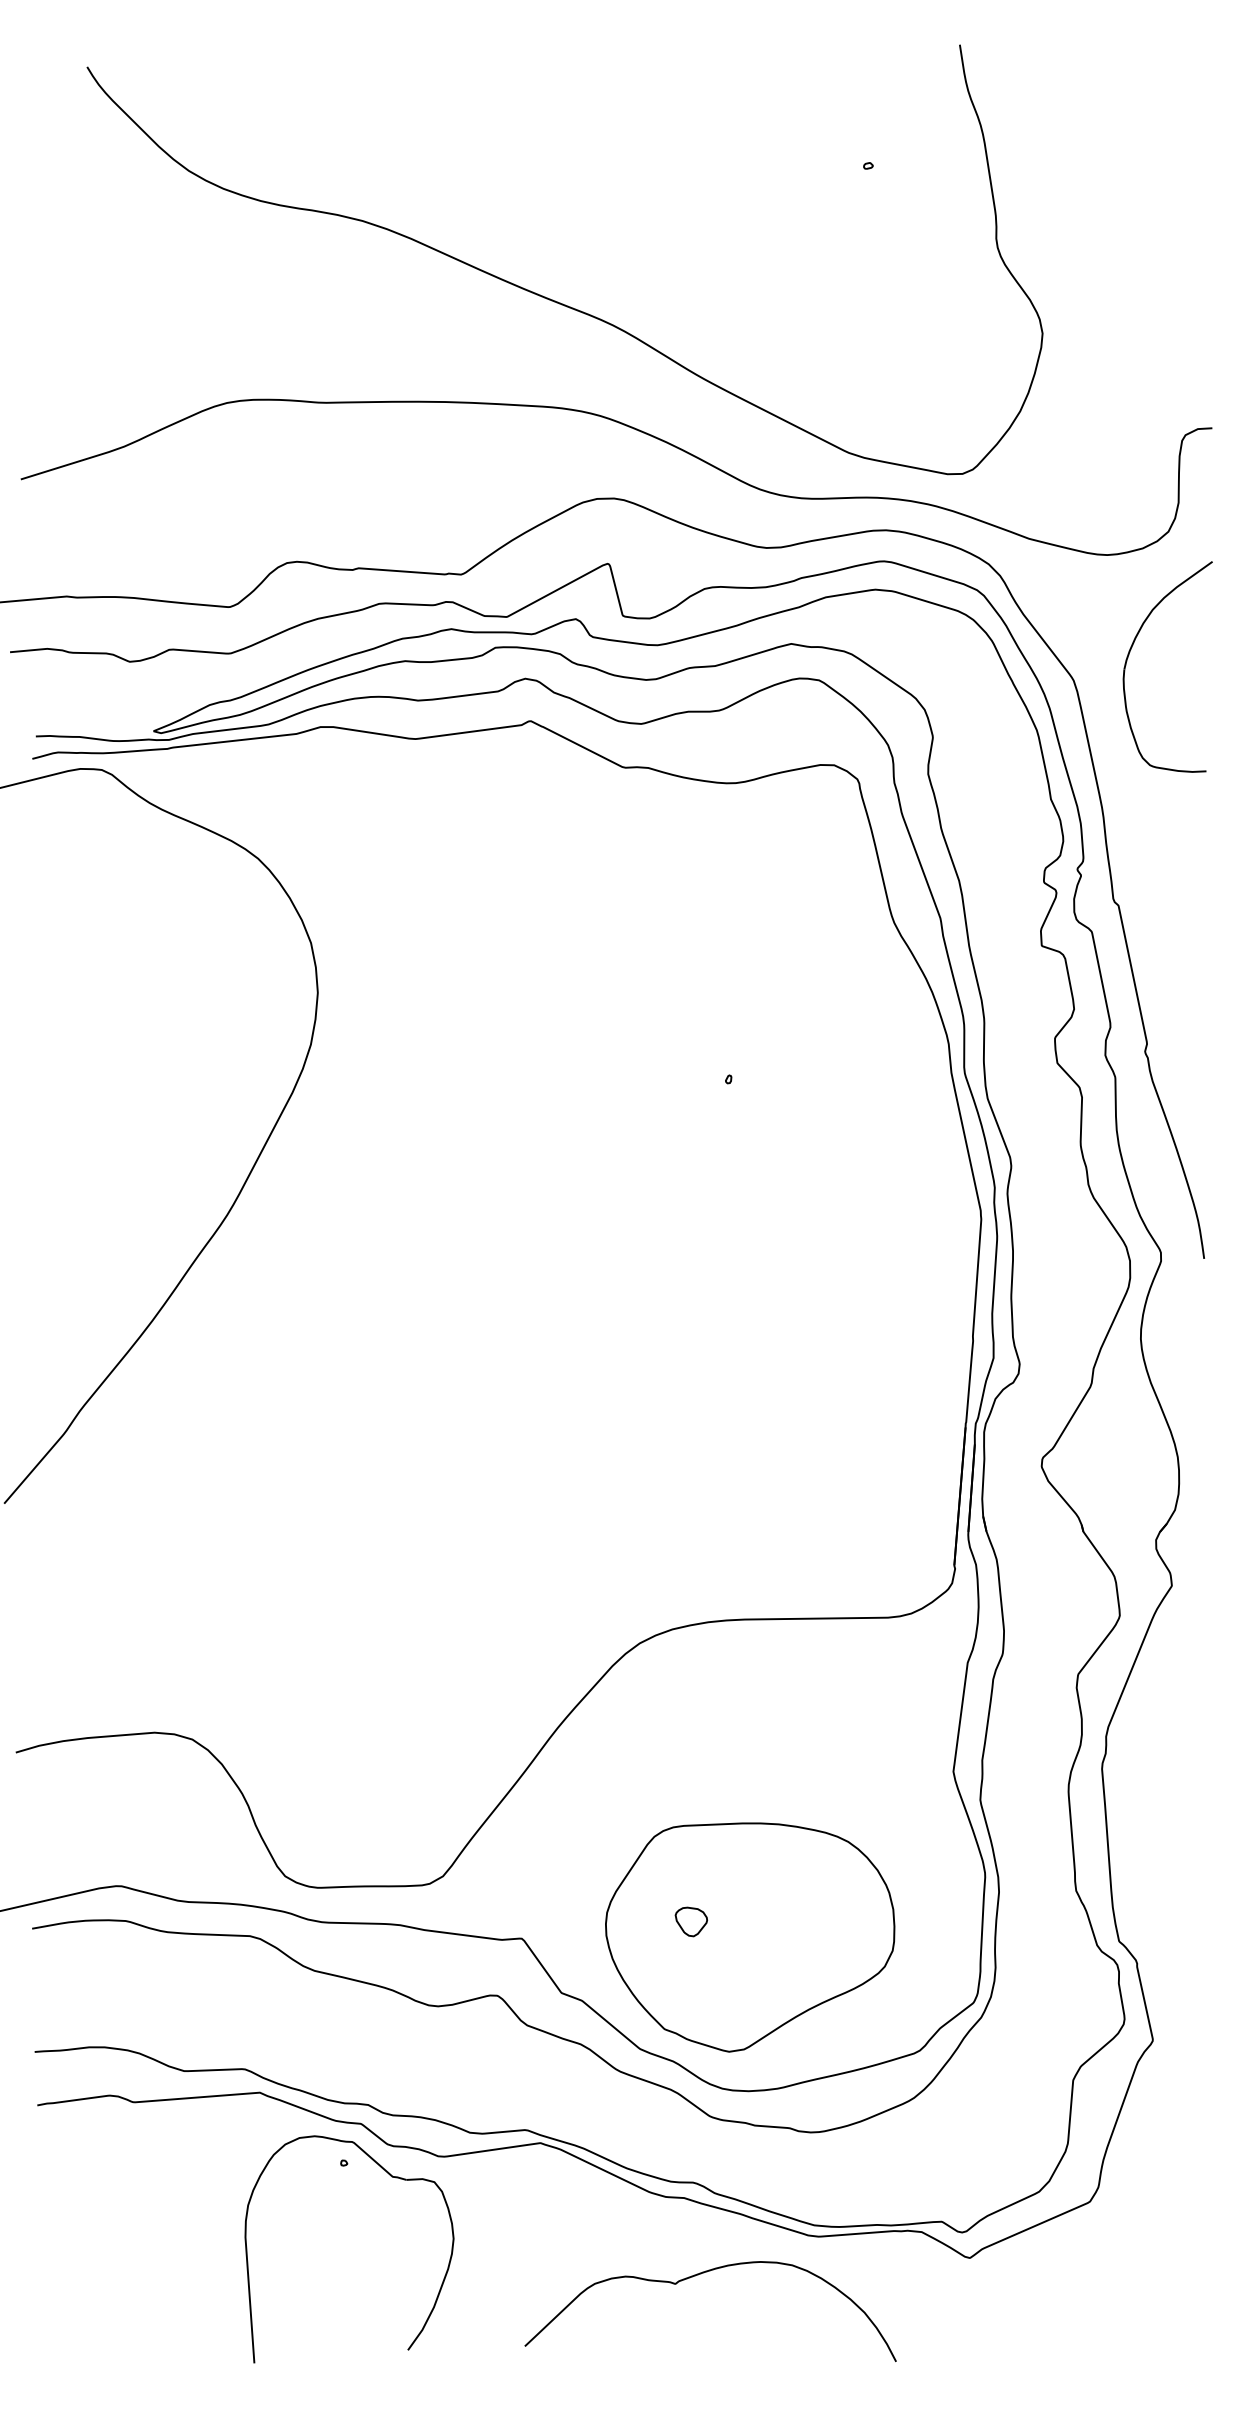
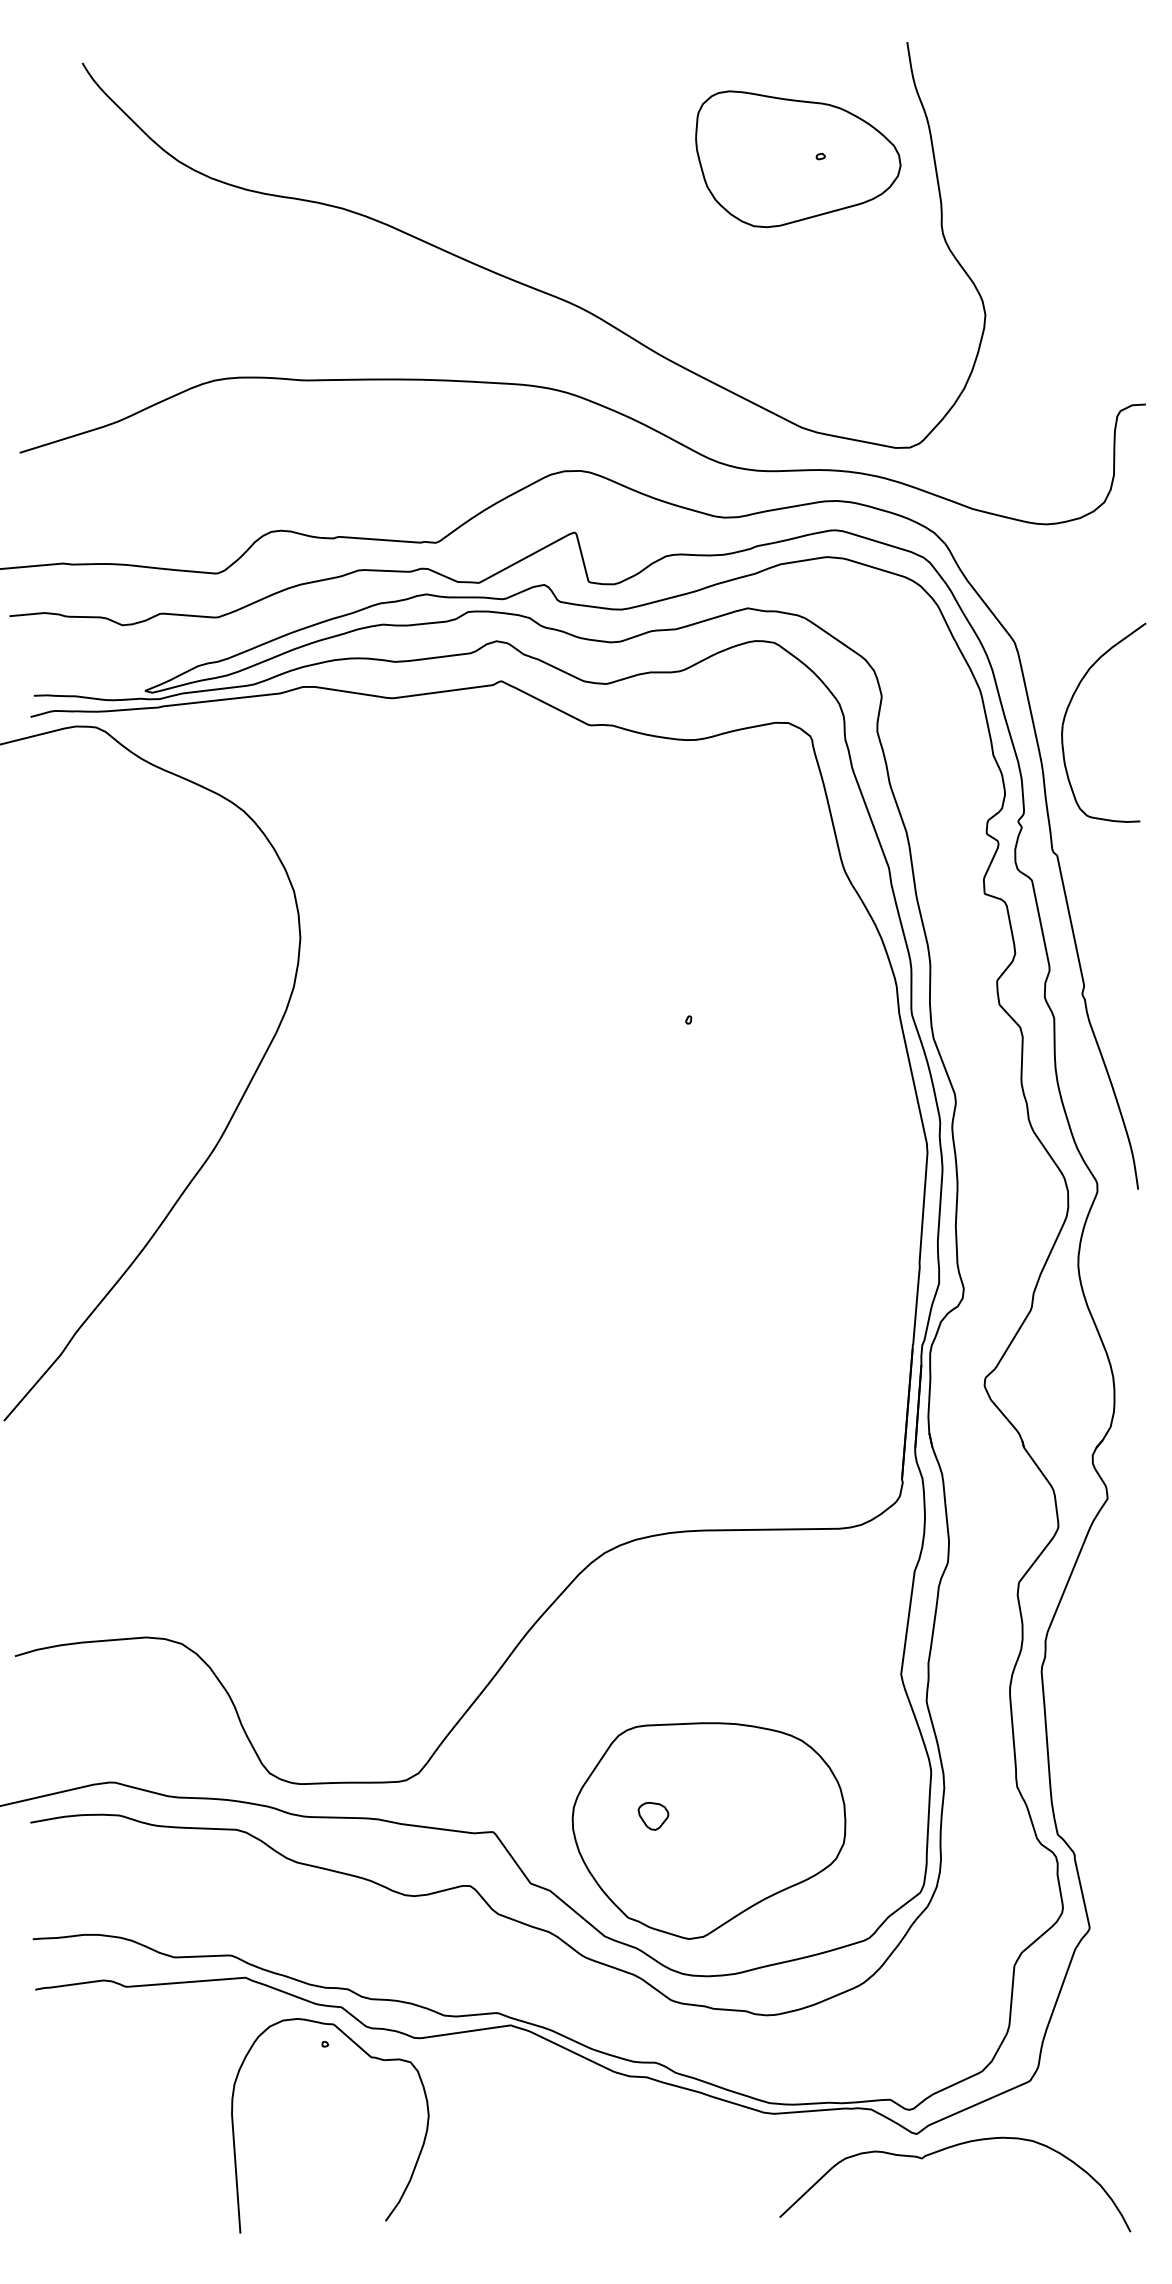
part: (844, 168) -> (798, 158), added
part: (1130, 652) -> (1068, 709), moved
curve: (698, 2275) -> (943, 2150), moved

